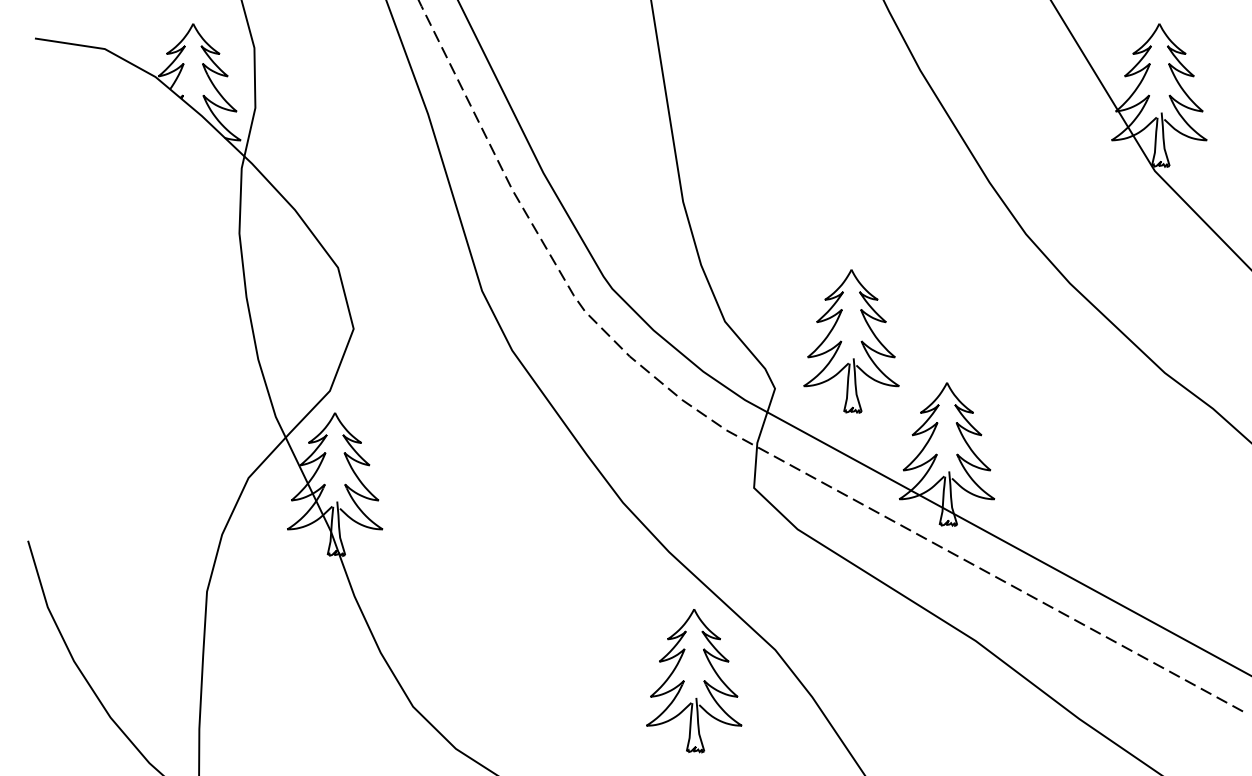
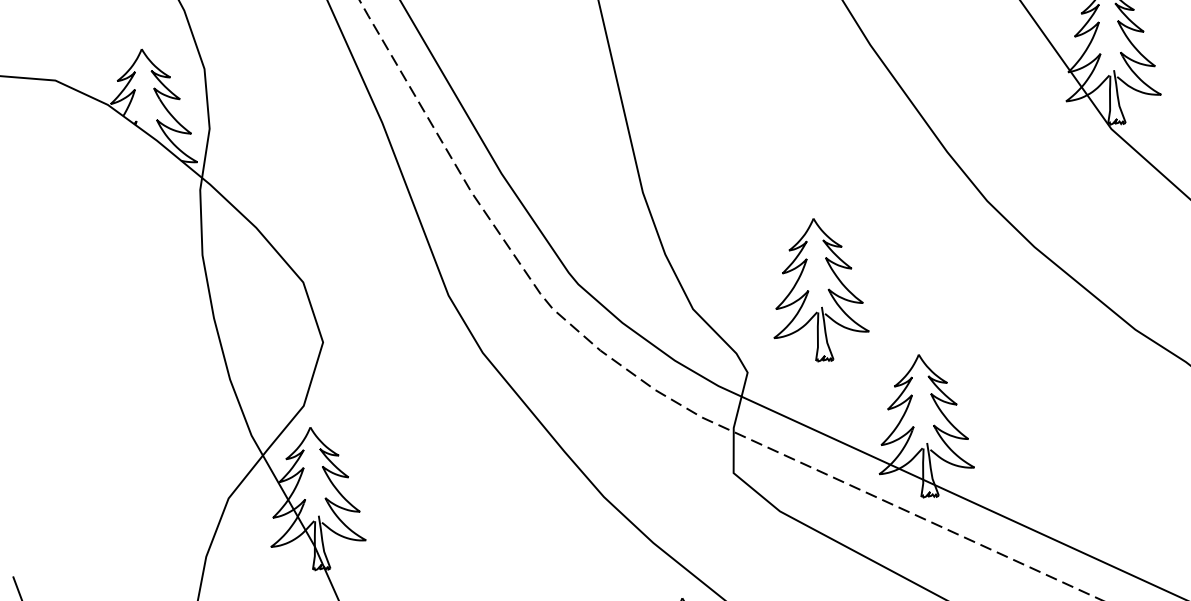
part: (851, 341) -> (818, 290), moved

